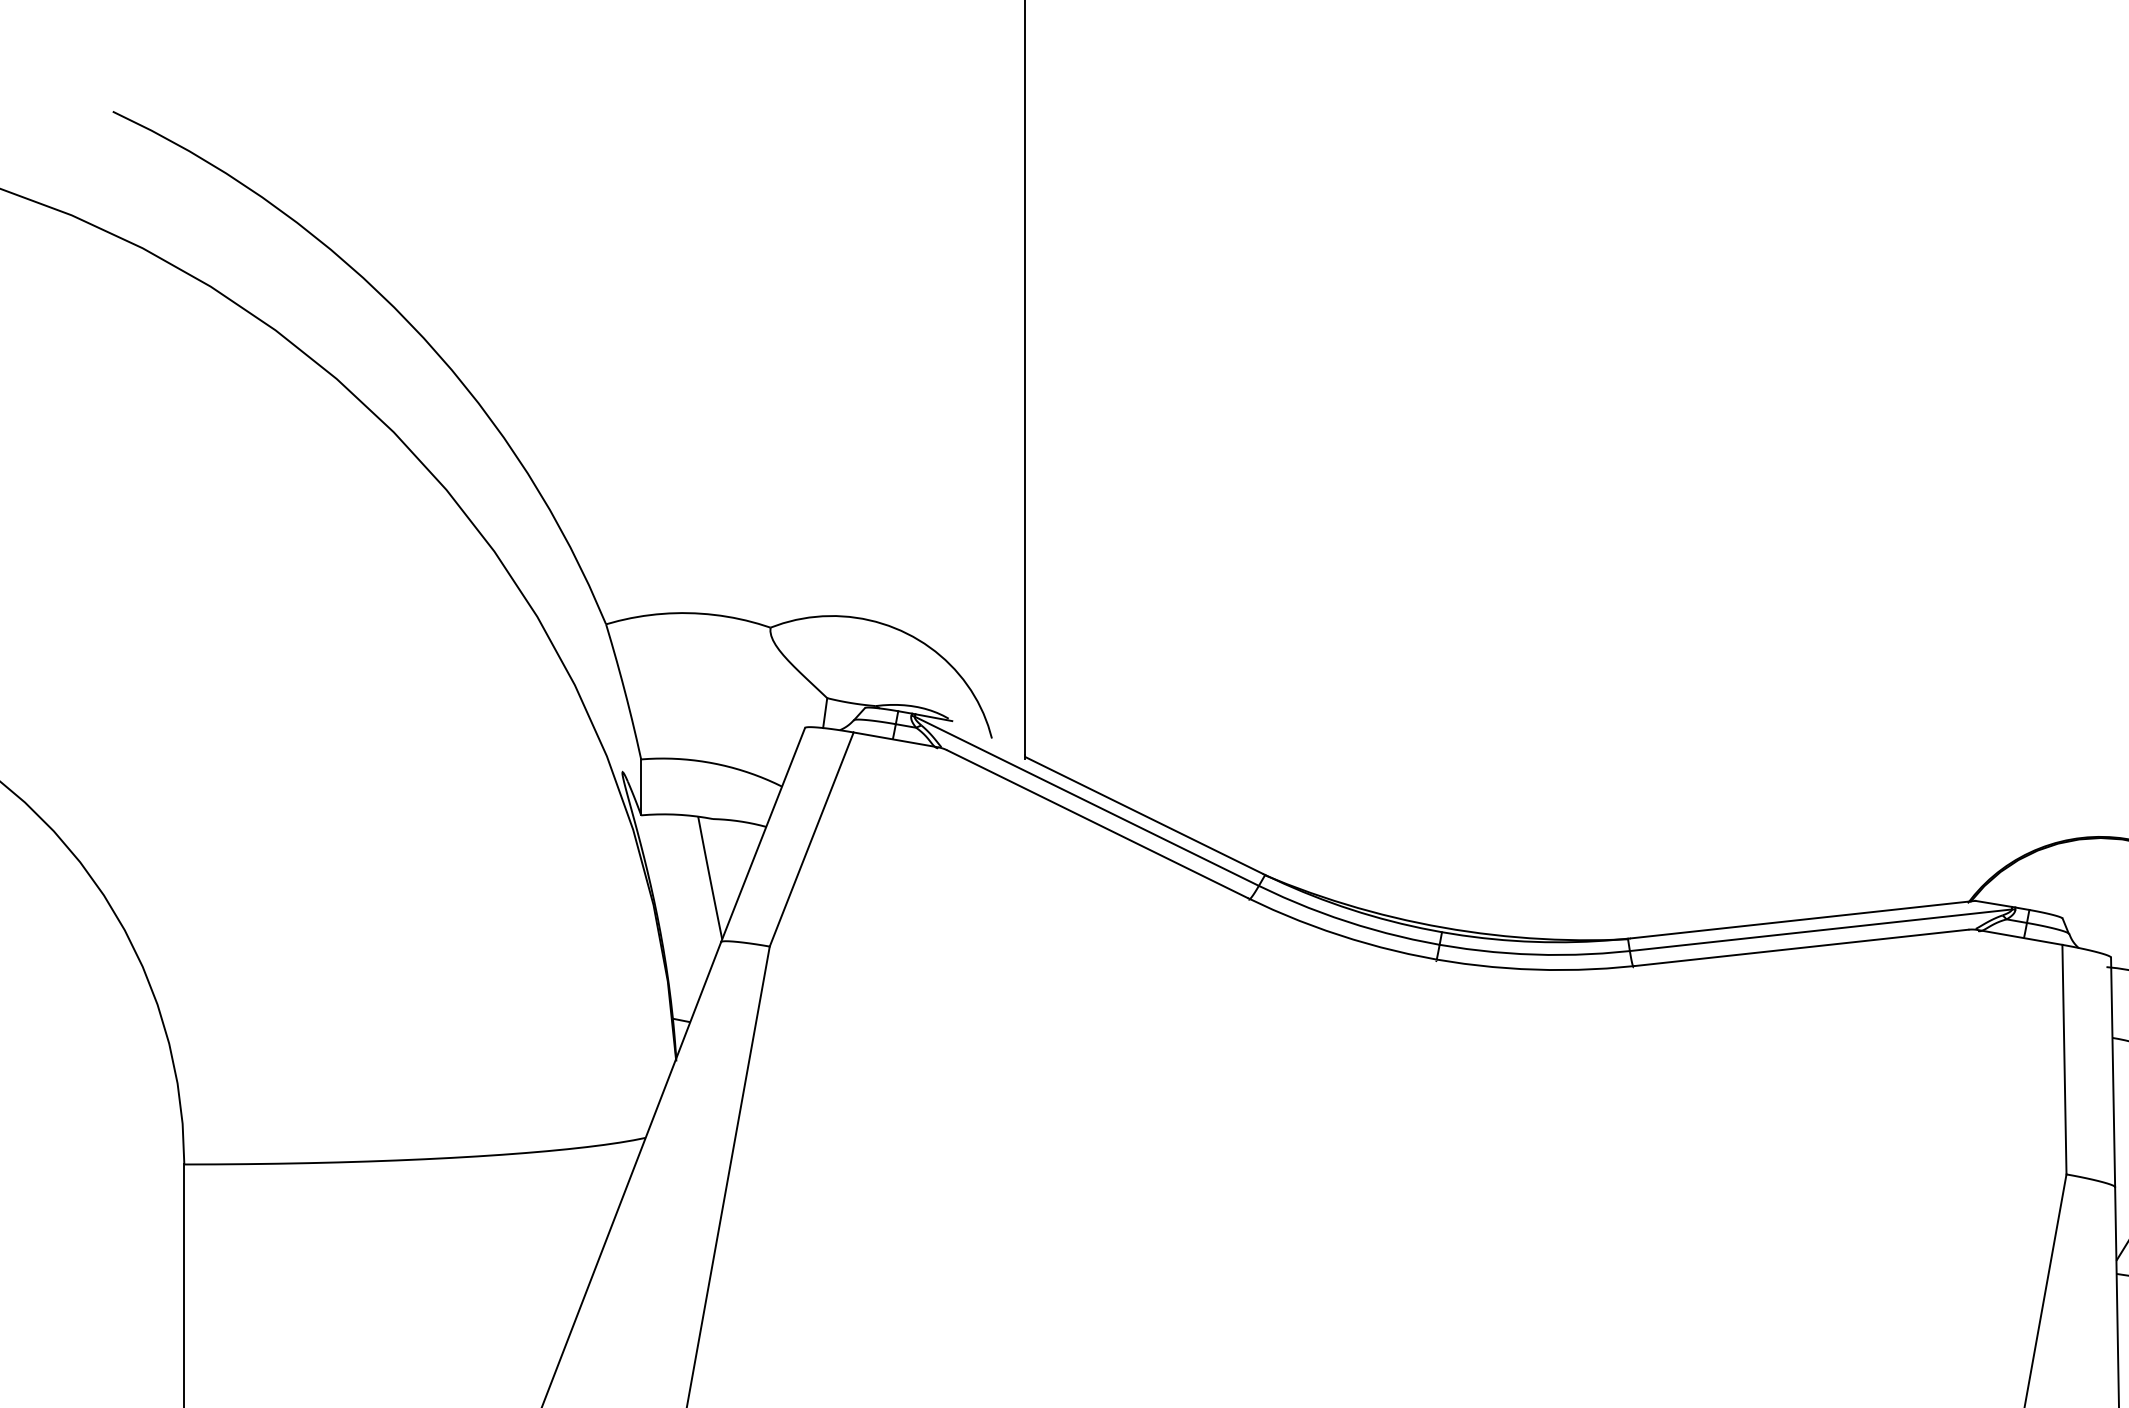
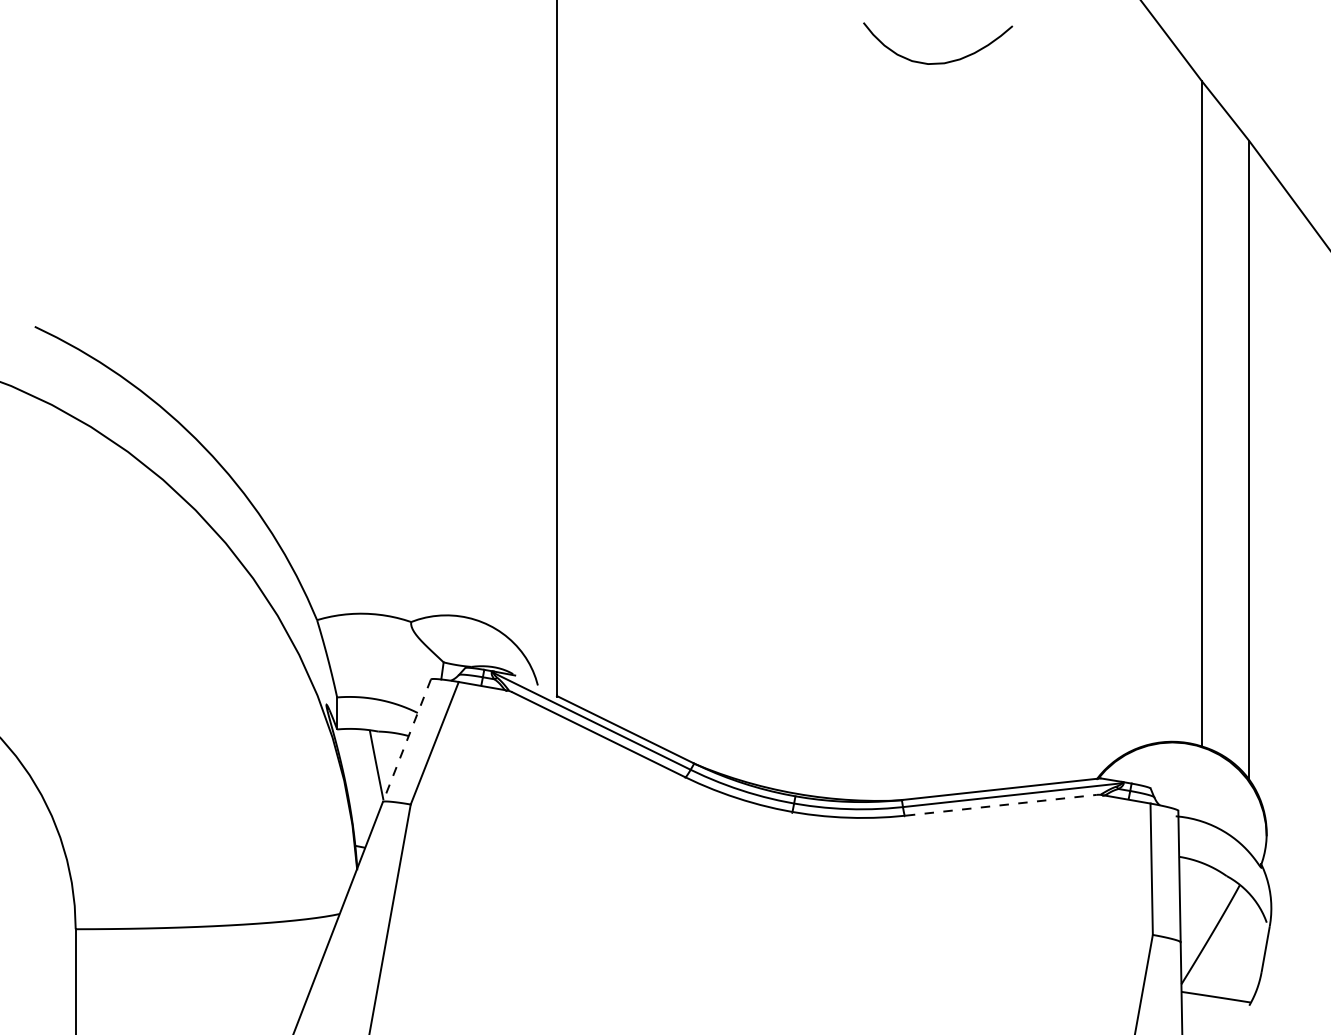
line: (762, 834) -> (406, 740), solid -> dashed
line: (1802, 948) -> (1001, 805), solid -> dashed

